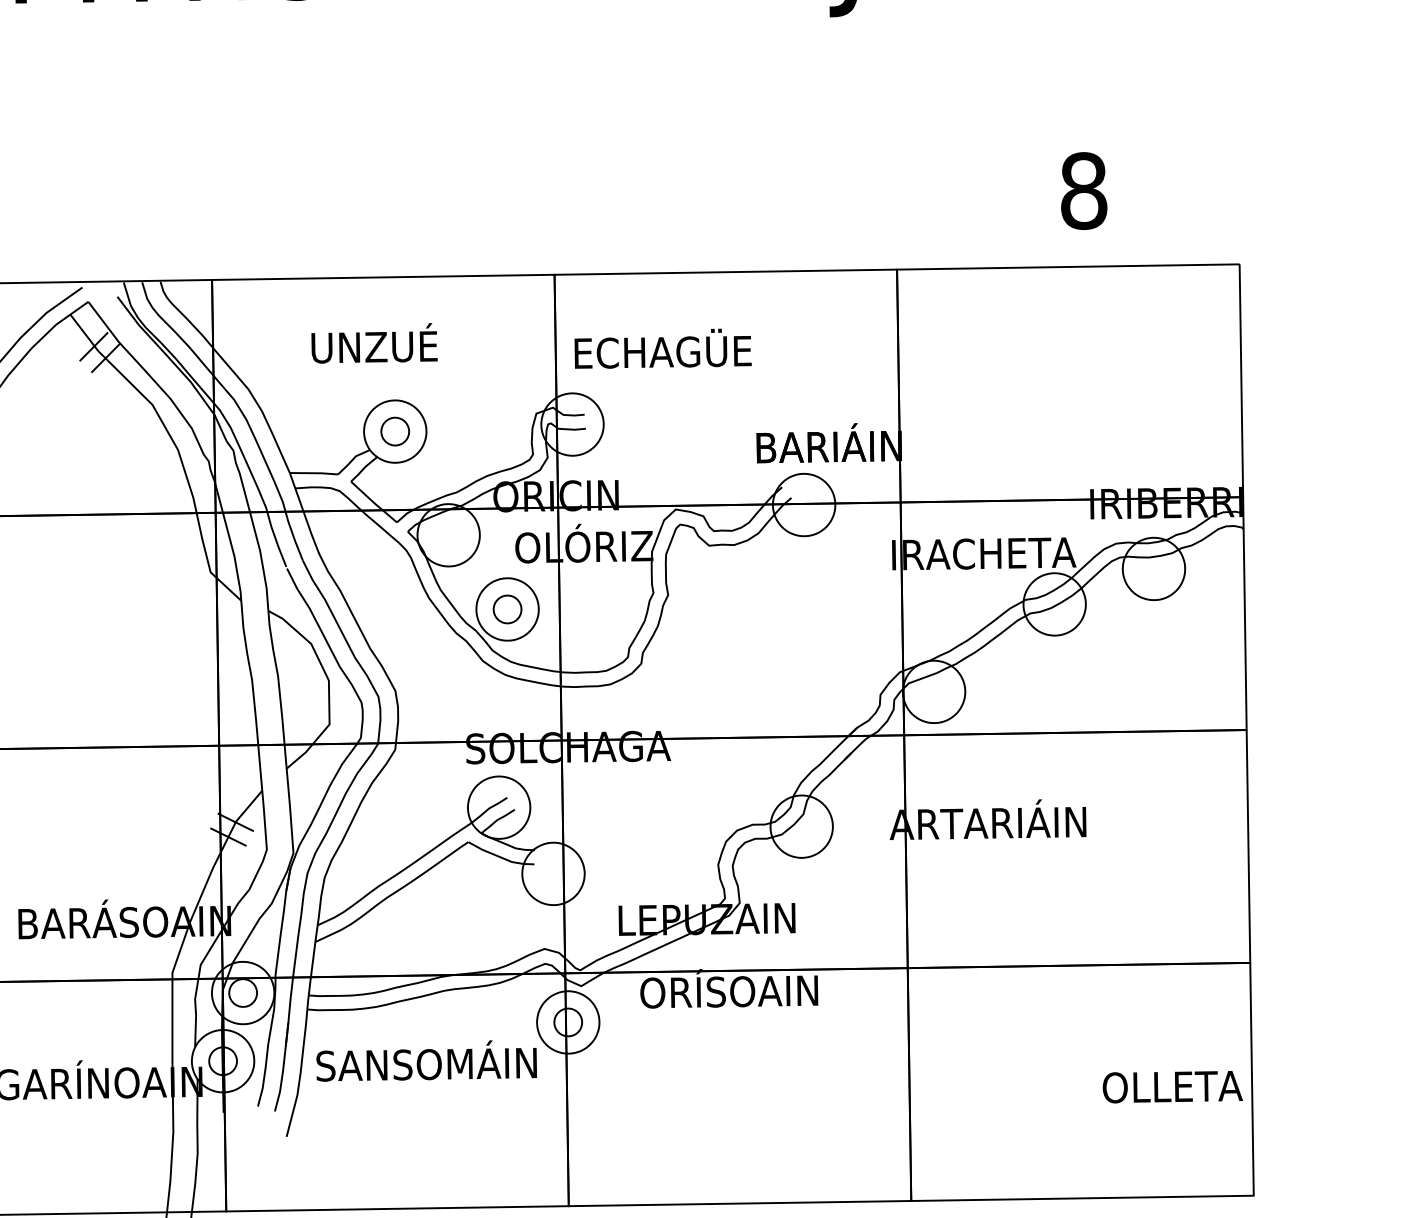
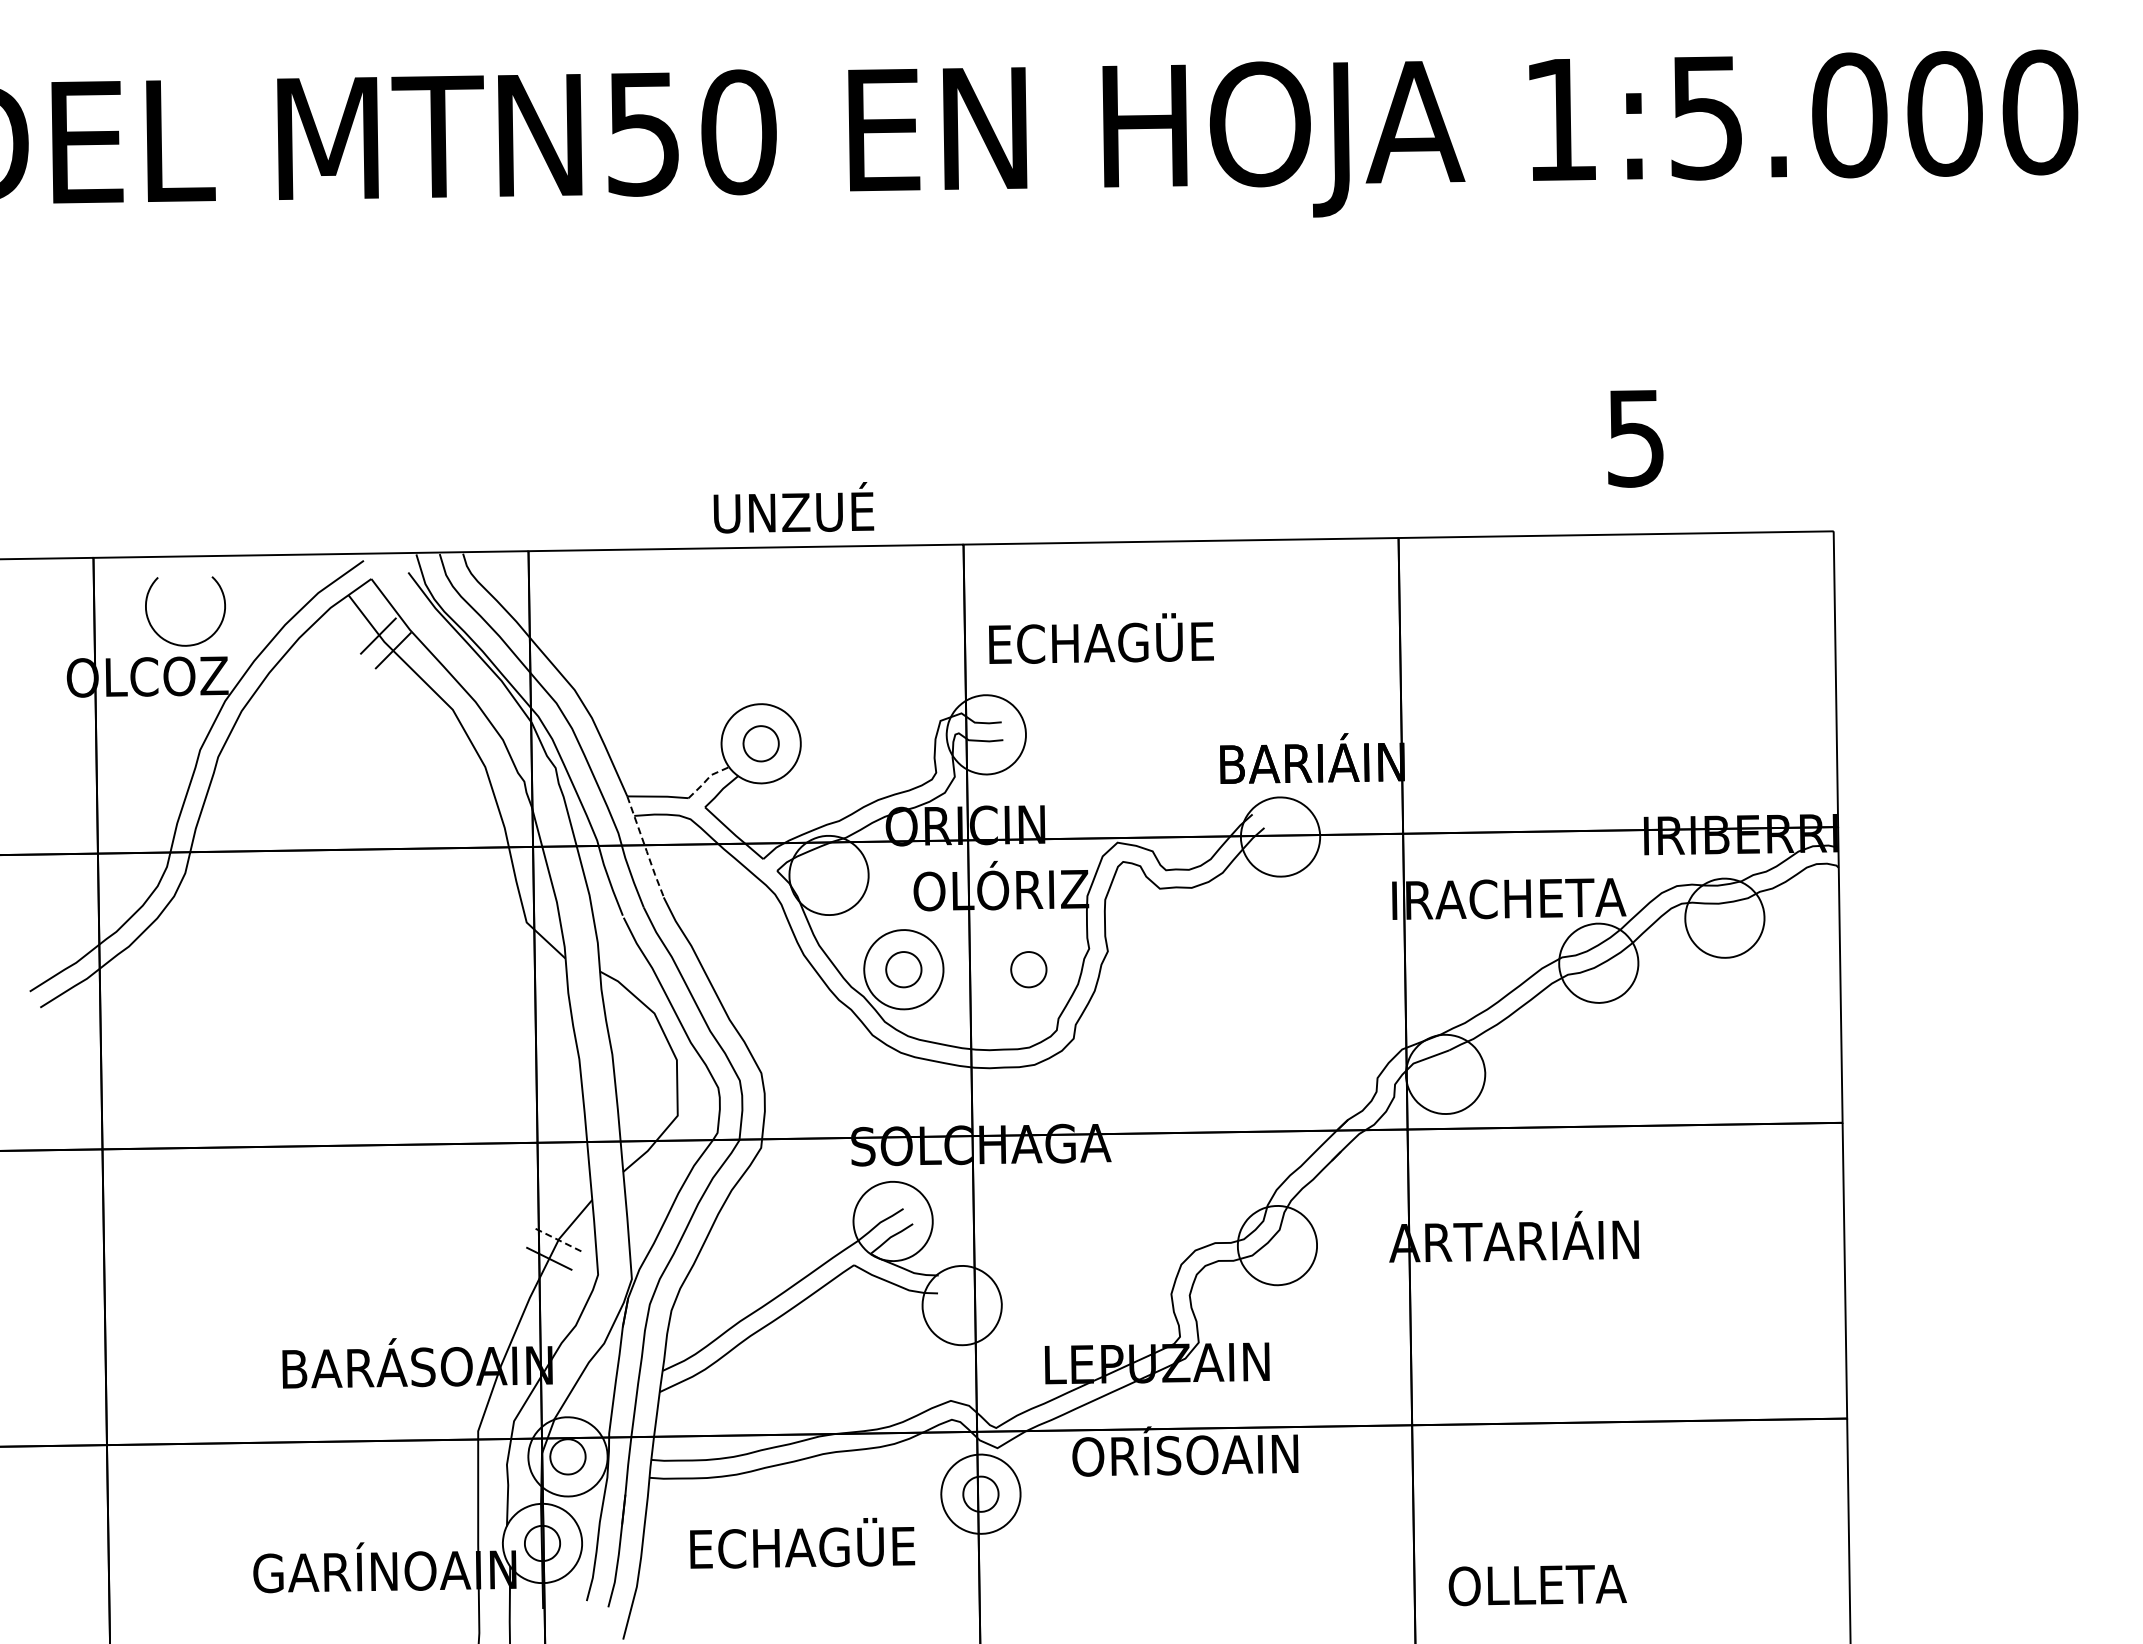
text: (1083, 190) -> (1635, 437), 8 -> 5
text: (374, 343) -> (793, 507), moved
line: (352, 459) -> (706, 779), solid -> dashed
line: (304, 514) -> (646, 849), solid -> dashed
part: (605, 609) -> (1028, 969), added
line: (235, 822) -> (558, 1240), solid -> dashed
text: (426, 1061) -> (801, 1543), SANSOMÁIN -> ECHAGÜE
text: (1172, 1087) -> (1537, 1585), moved

